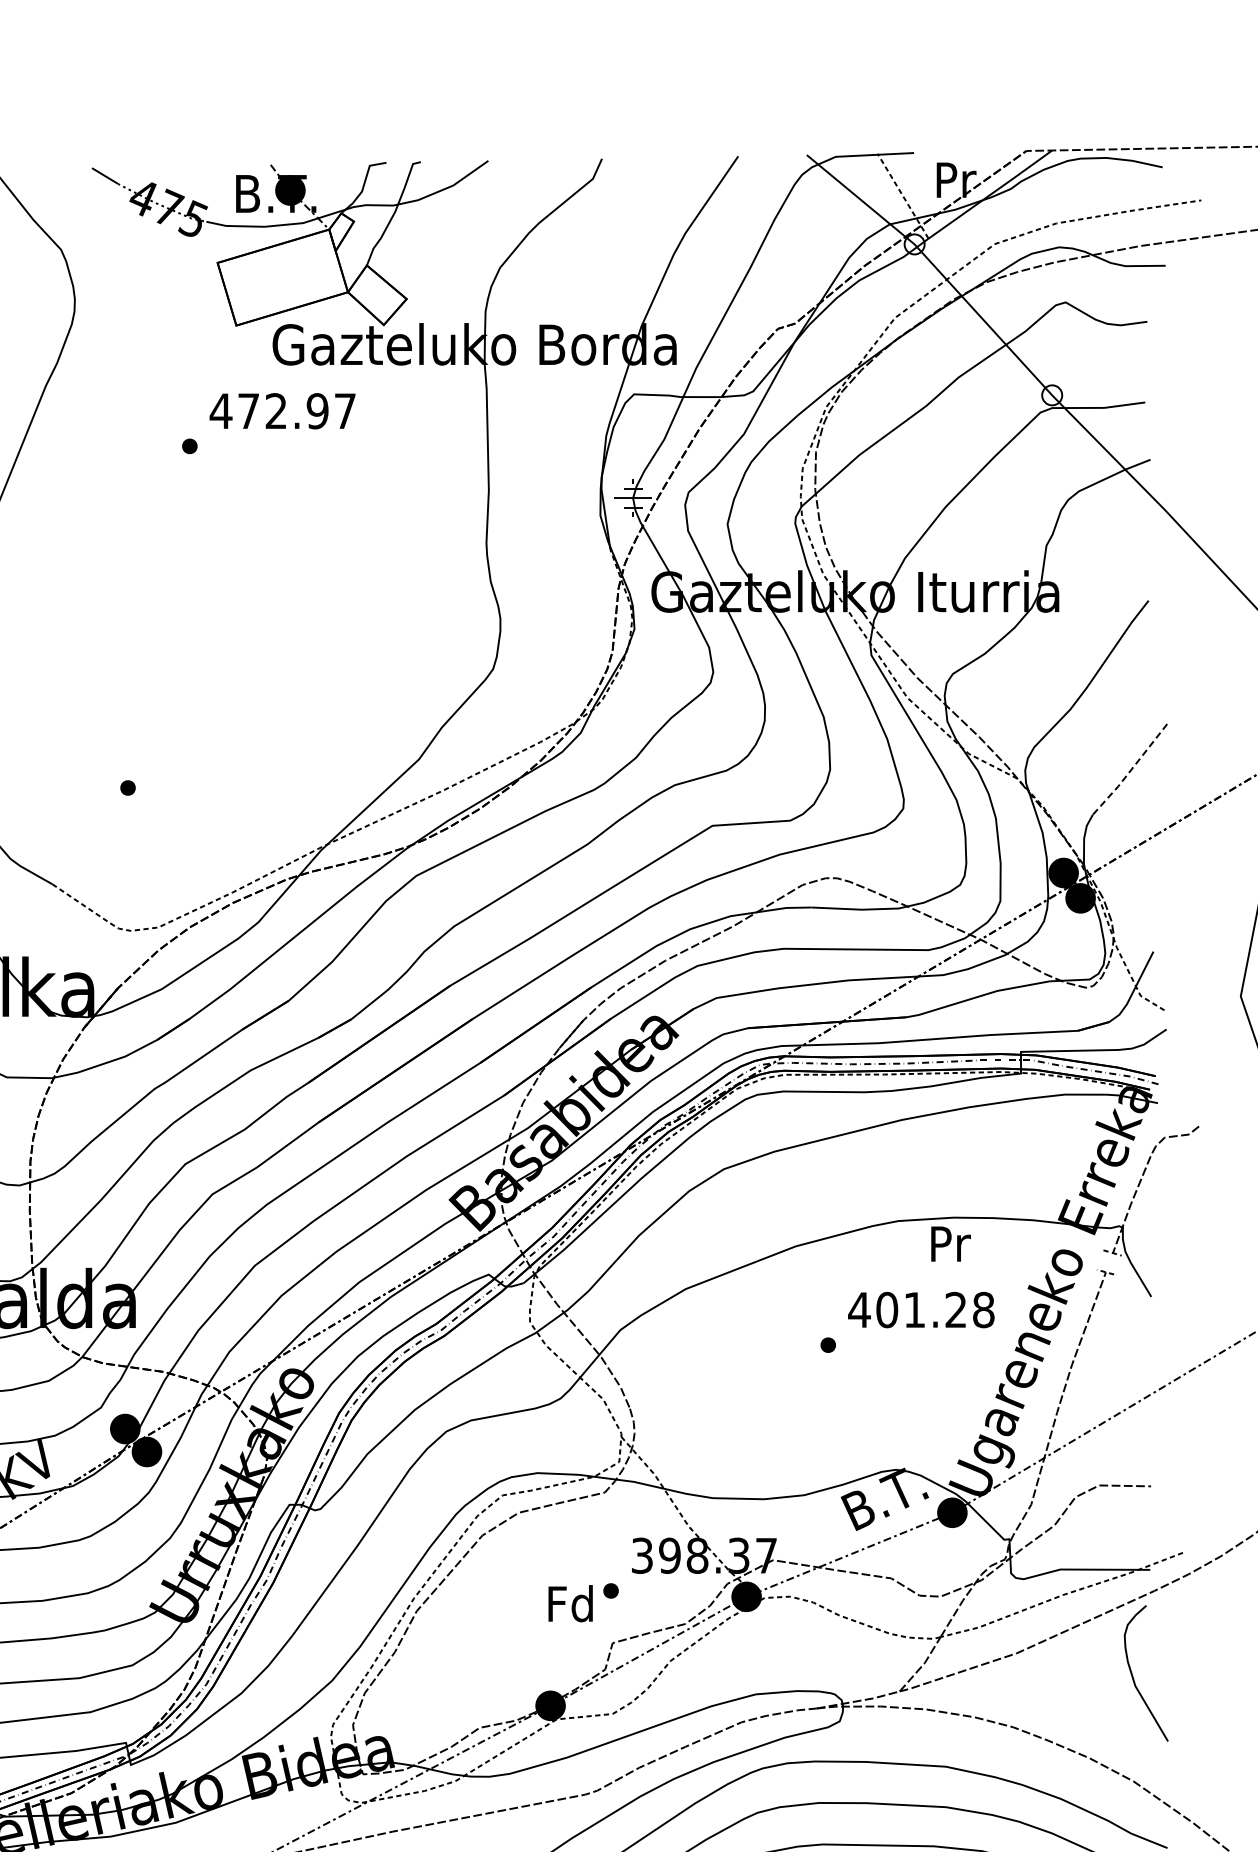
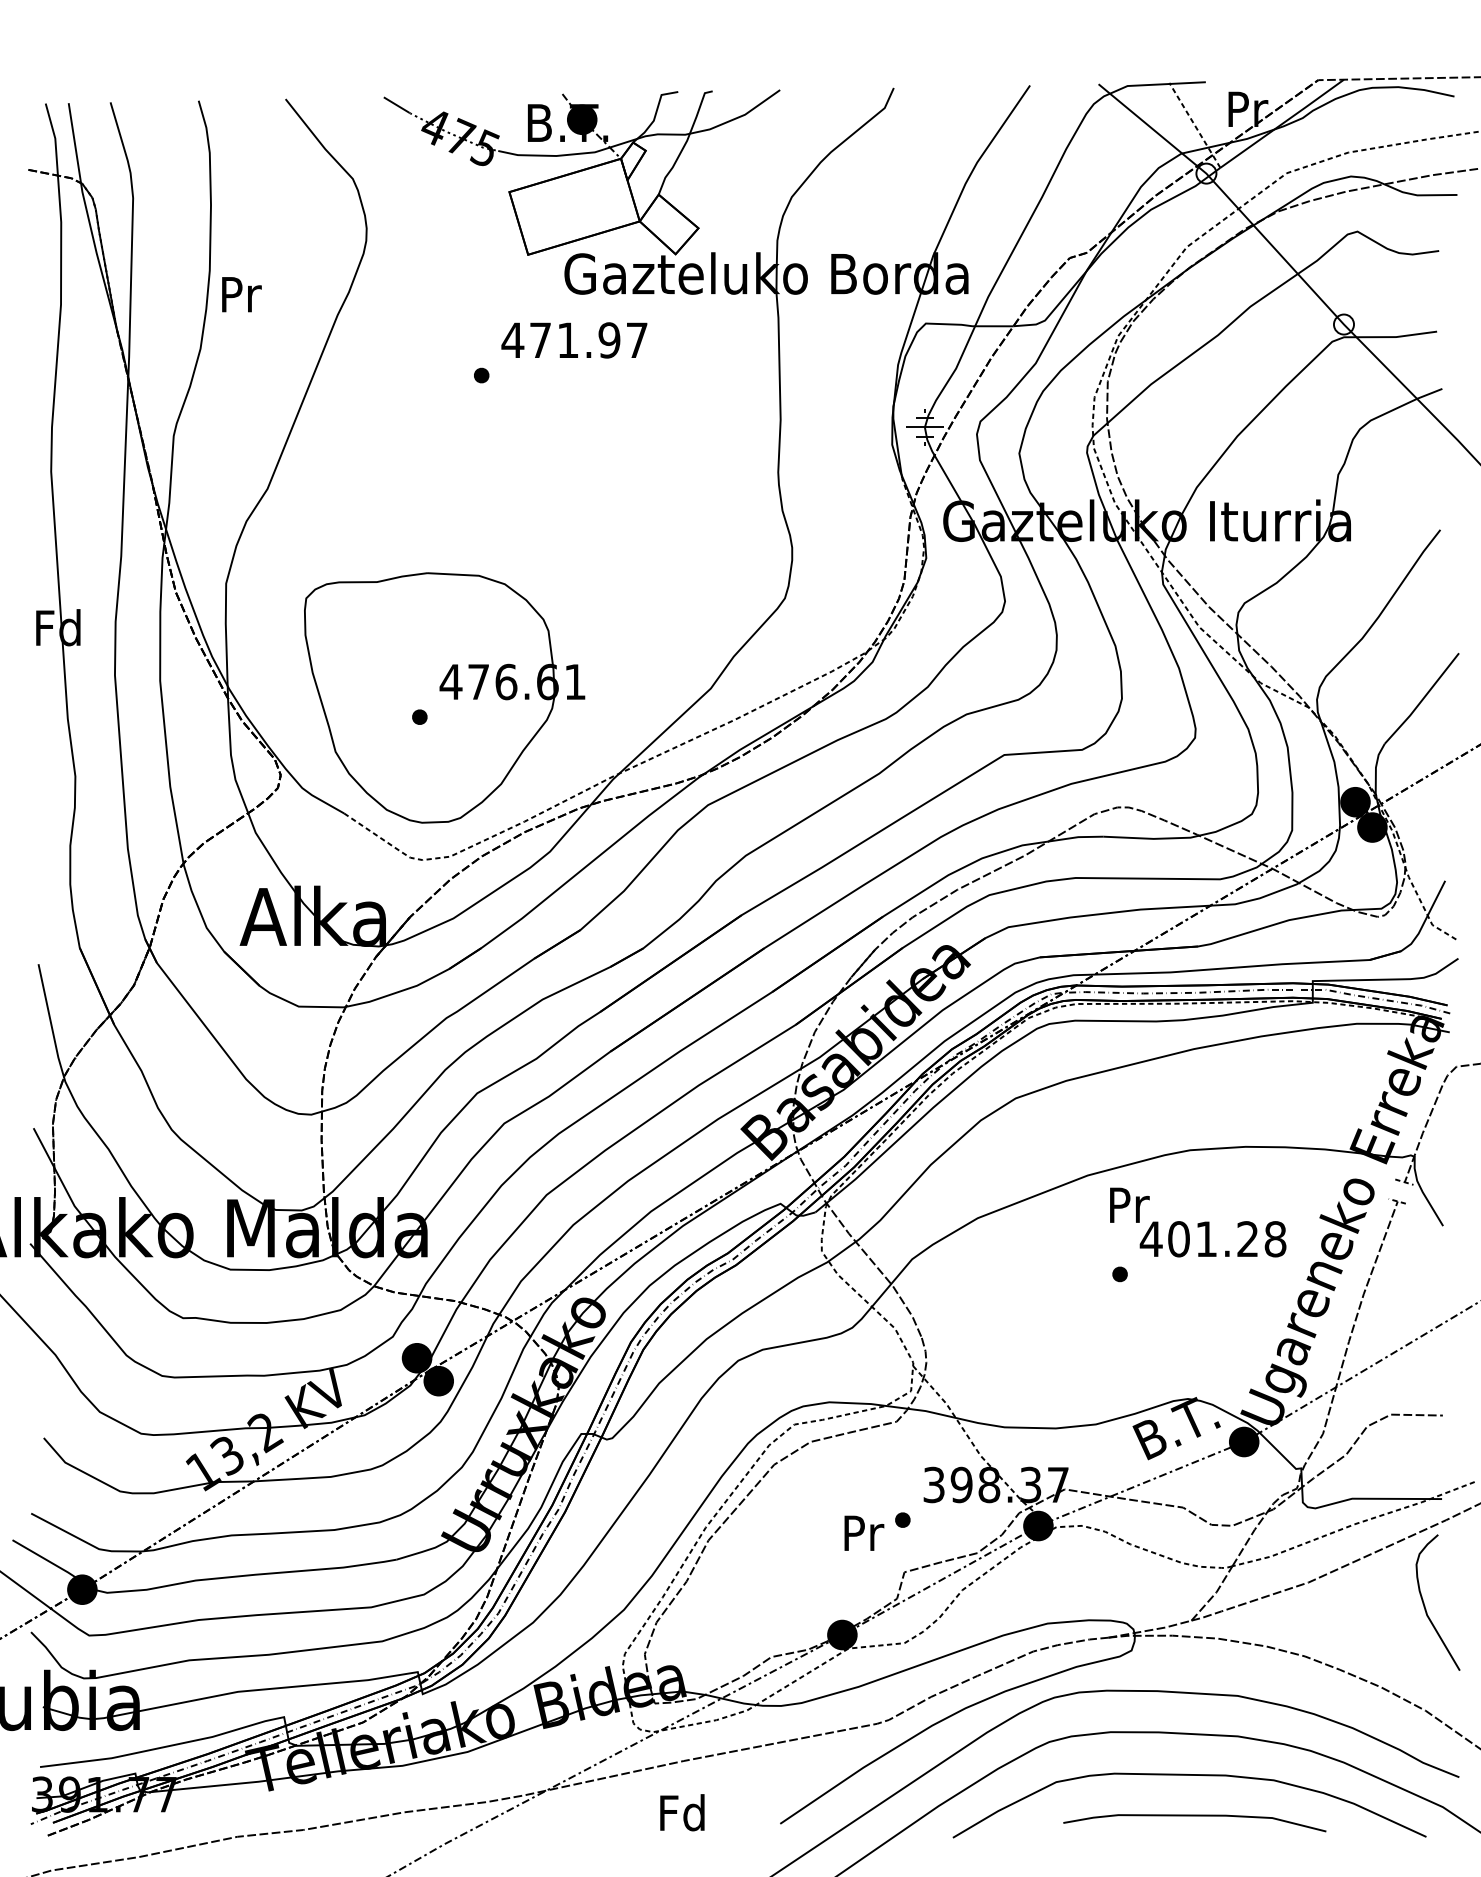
text: (275, 410) -> (567, 339), 472.97 -> 471.97
part: (152, 768) -> (444, 697), added
line: (1130, 771) -> (1422, 700), dashed -> solid
text: (950, 1243) -> (1129, 1204), moved
text: (570, 1603) -> (862, 1532), Fd -> Pr

